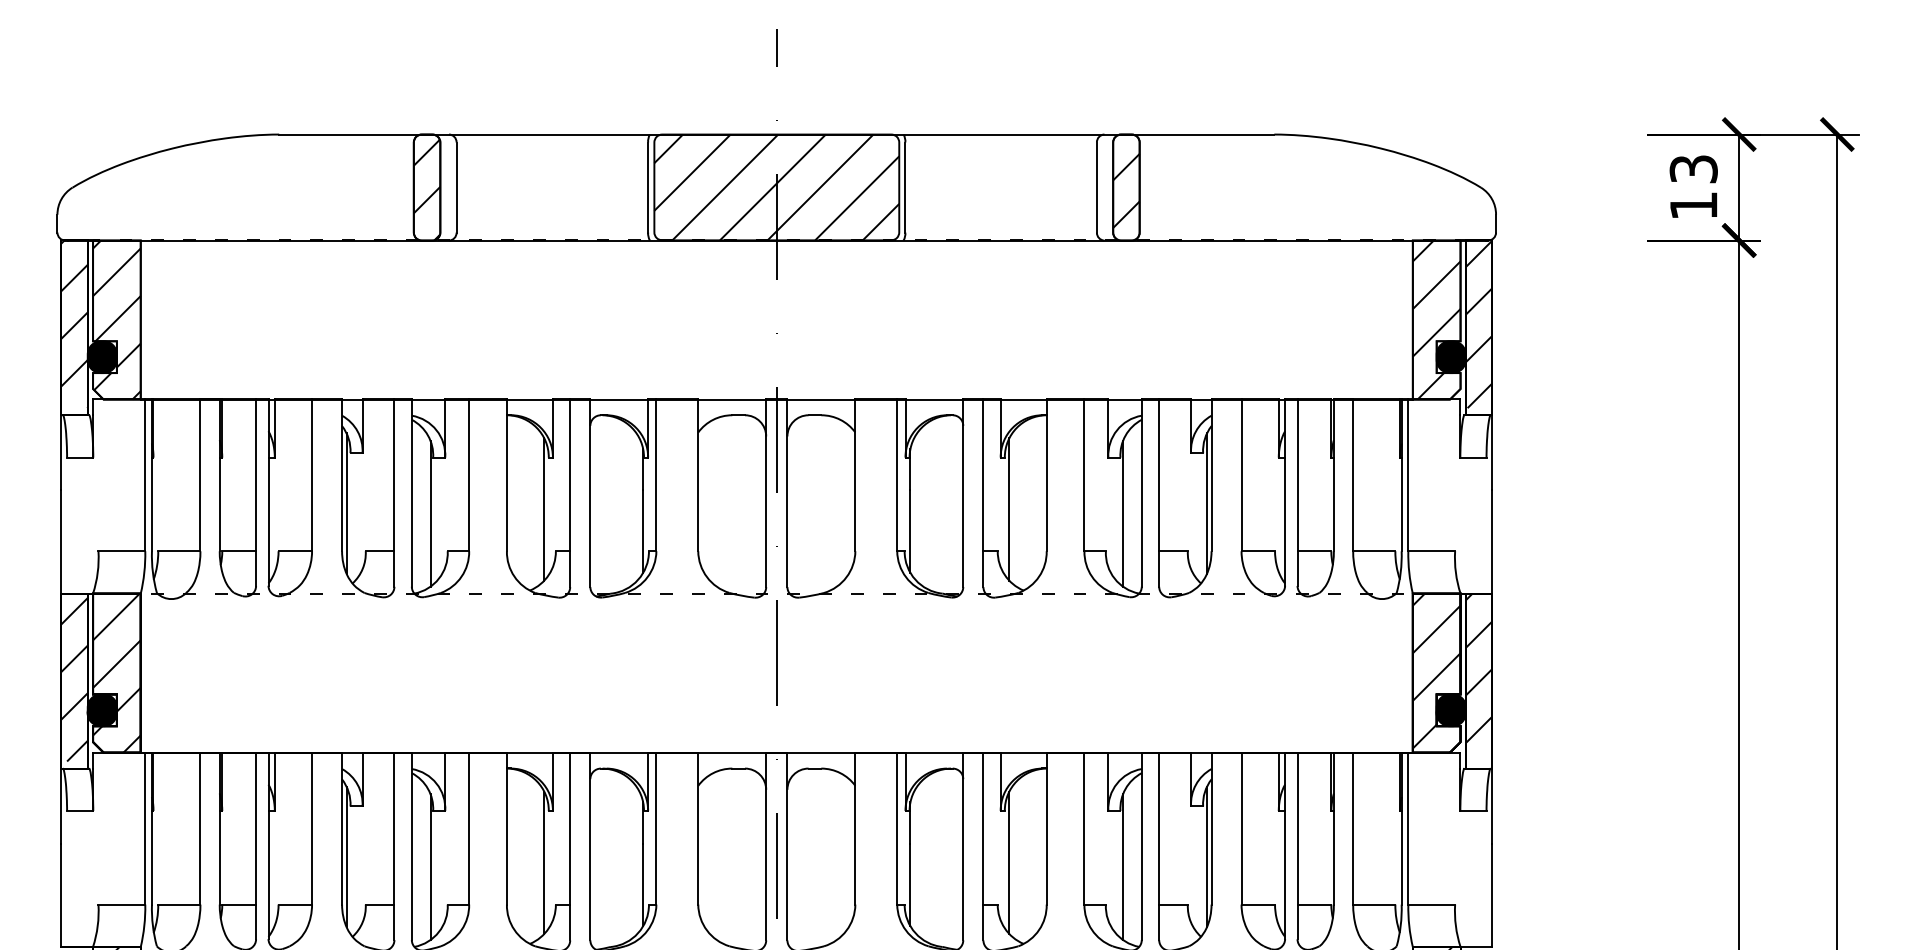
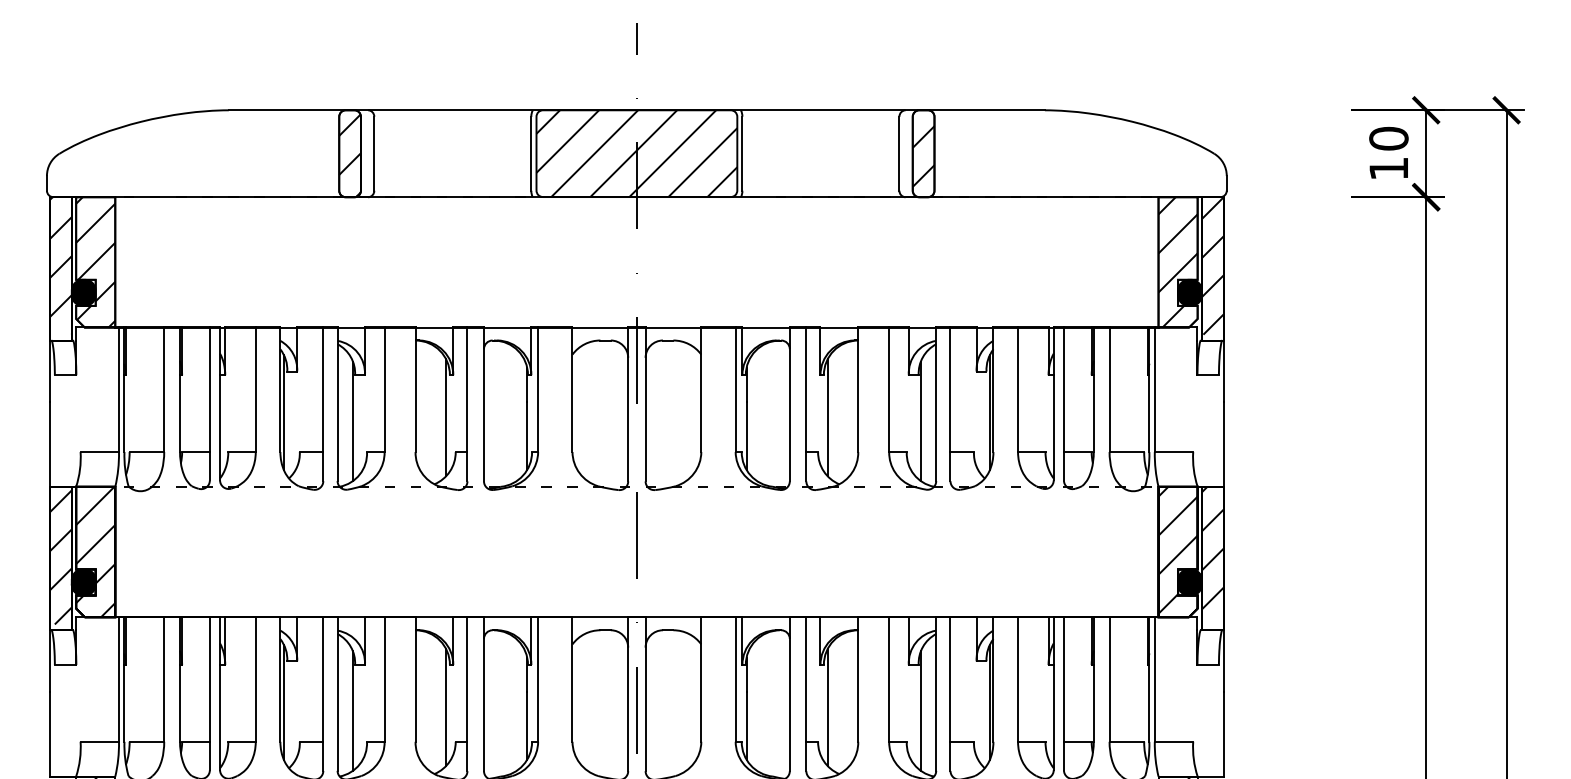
text: (1693, 168) -> (1388, 138), 13 -> 10

